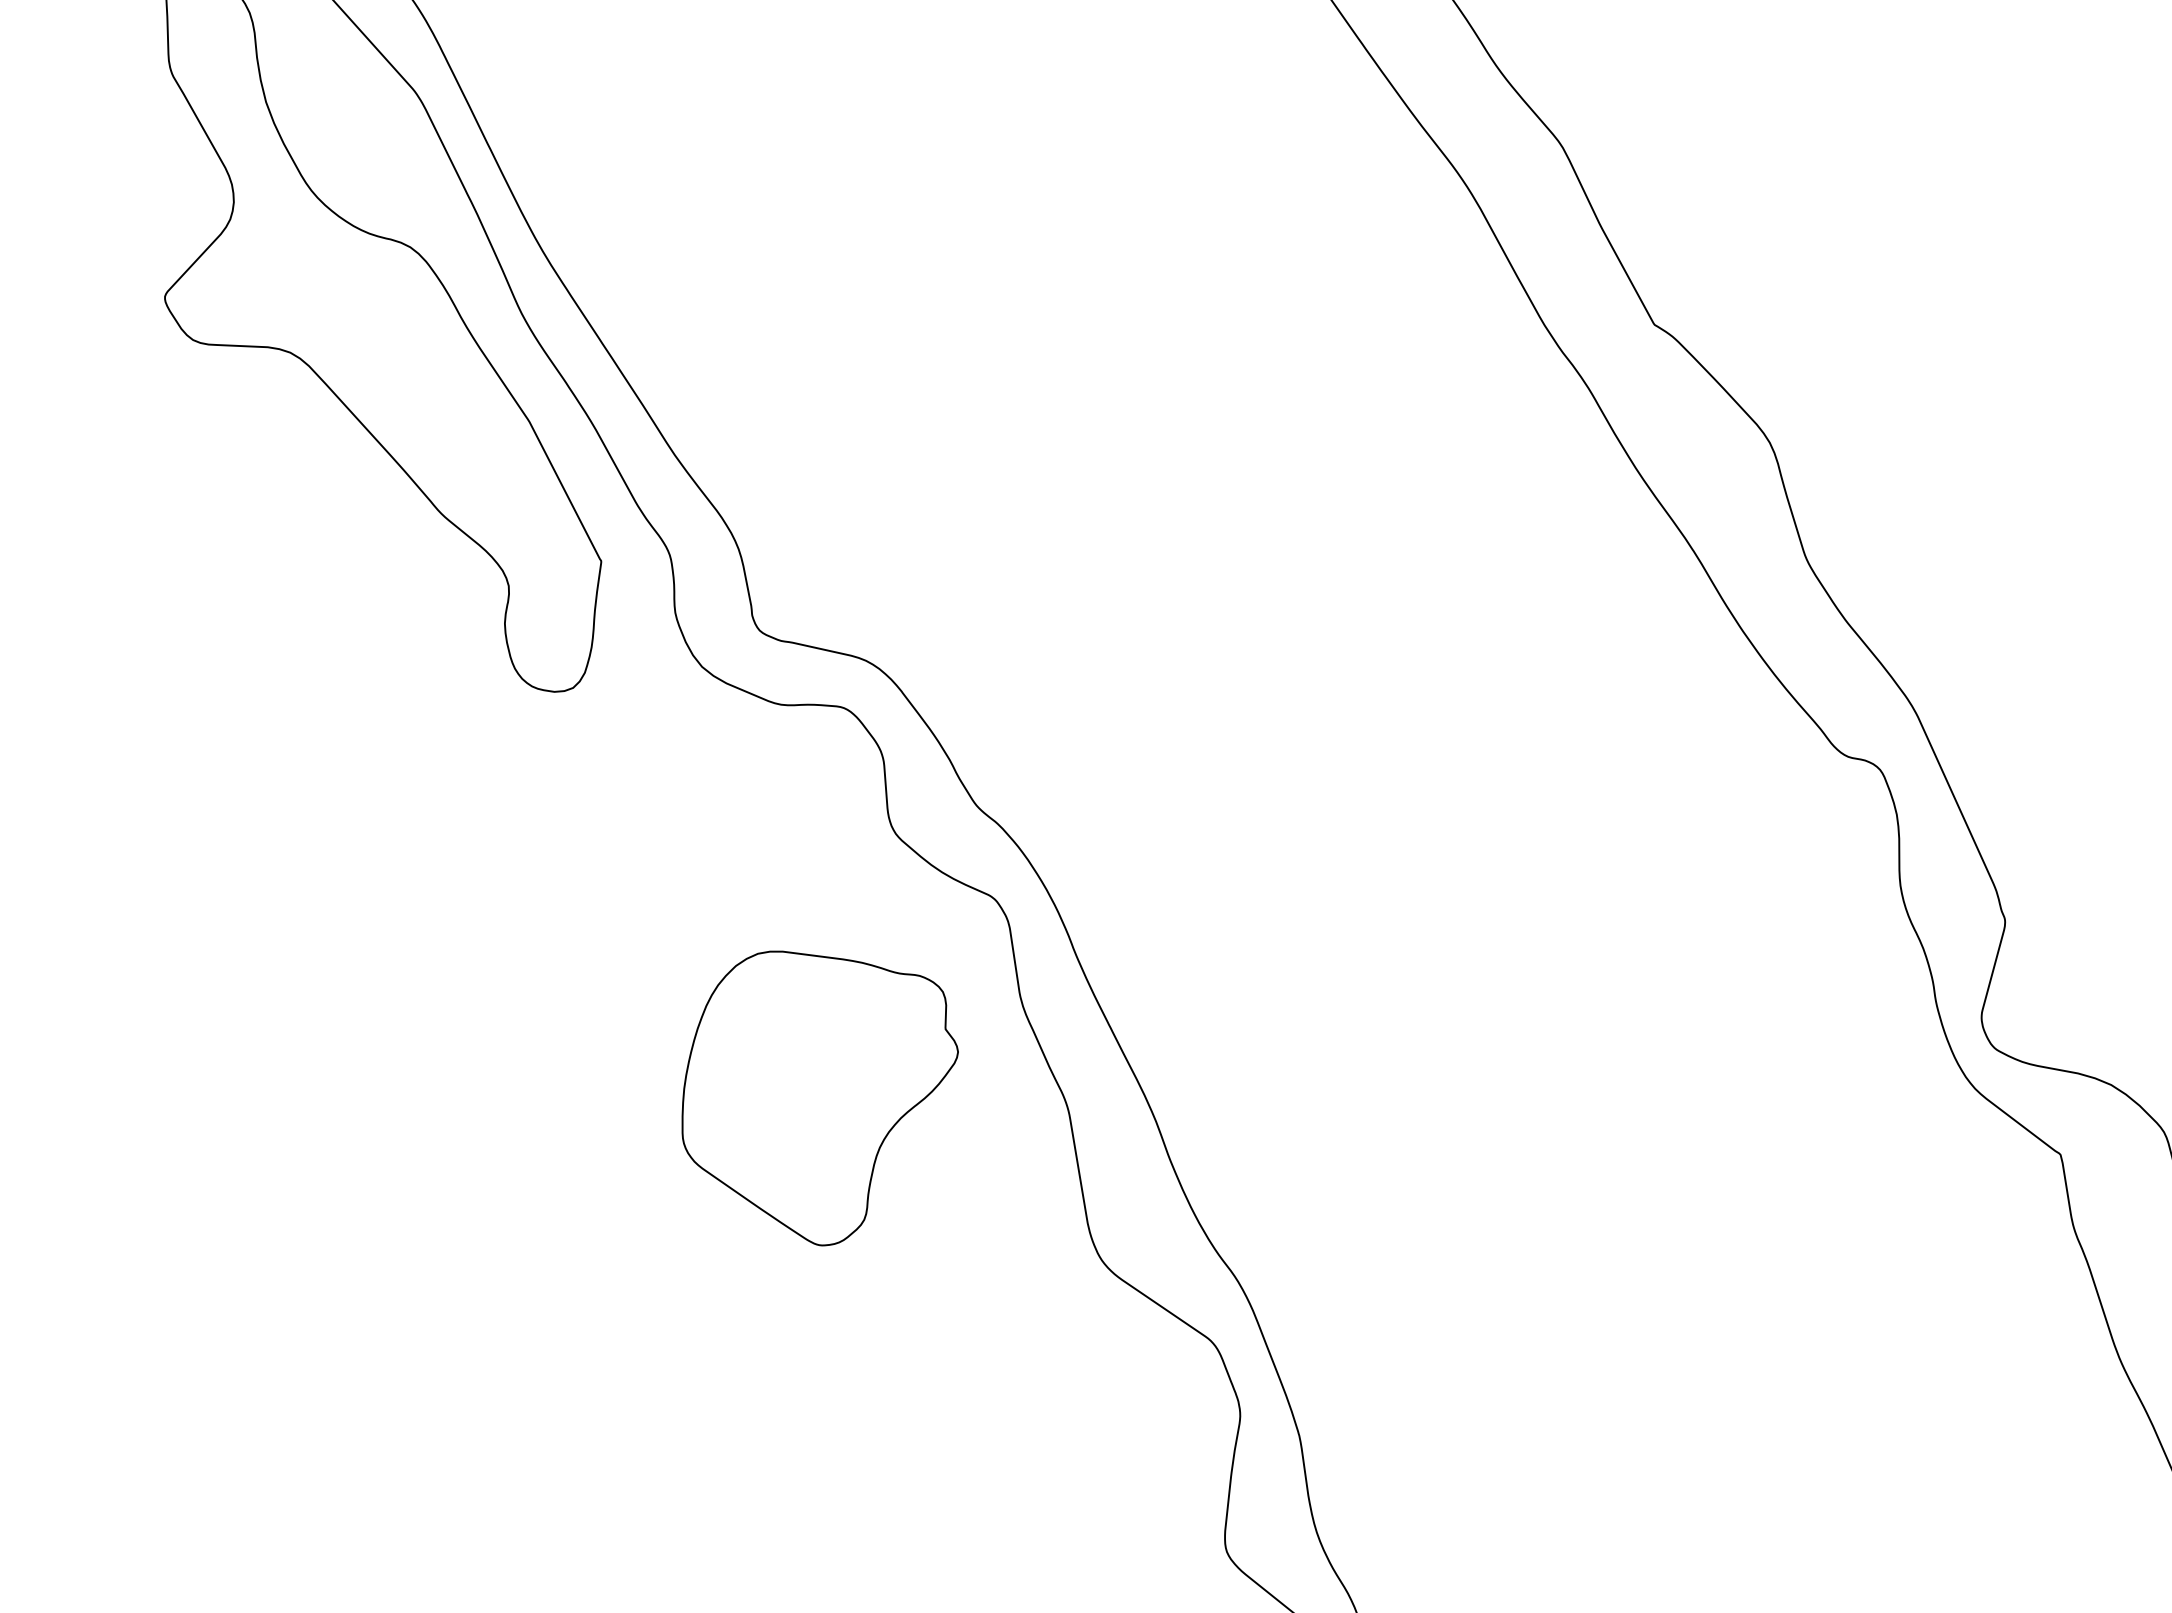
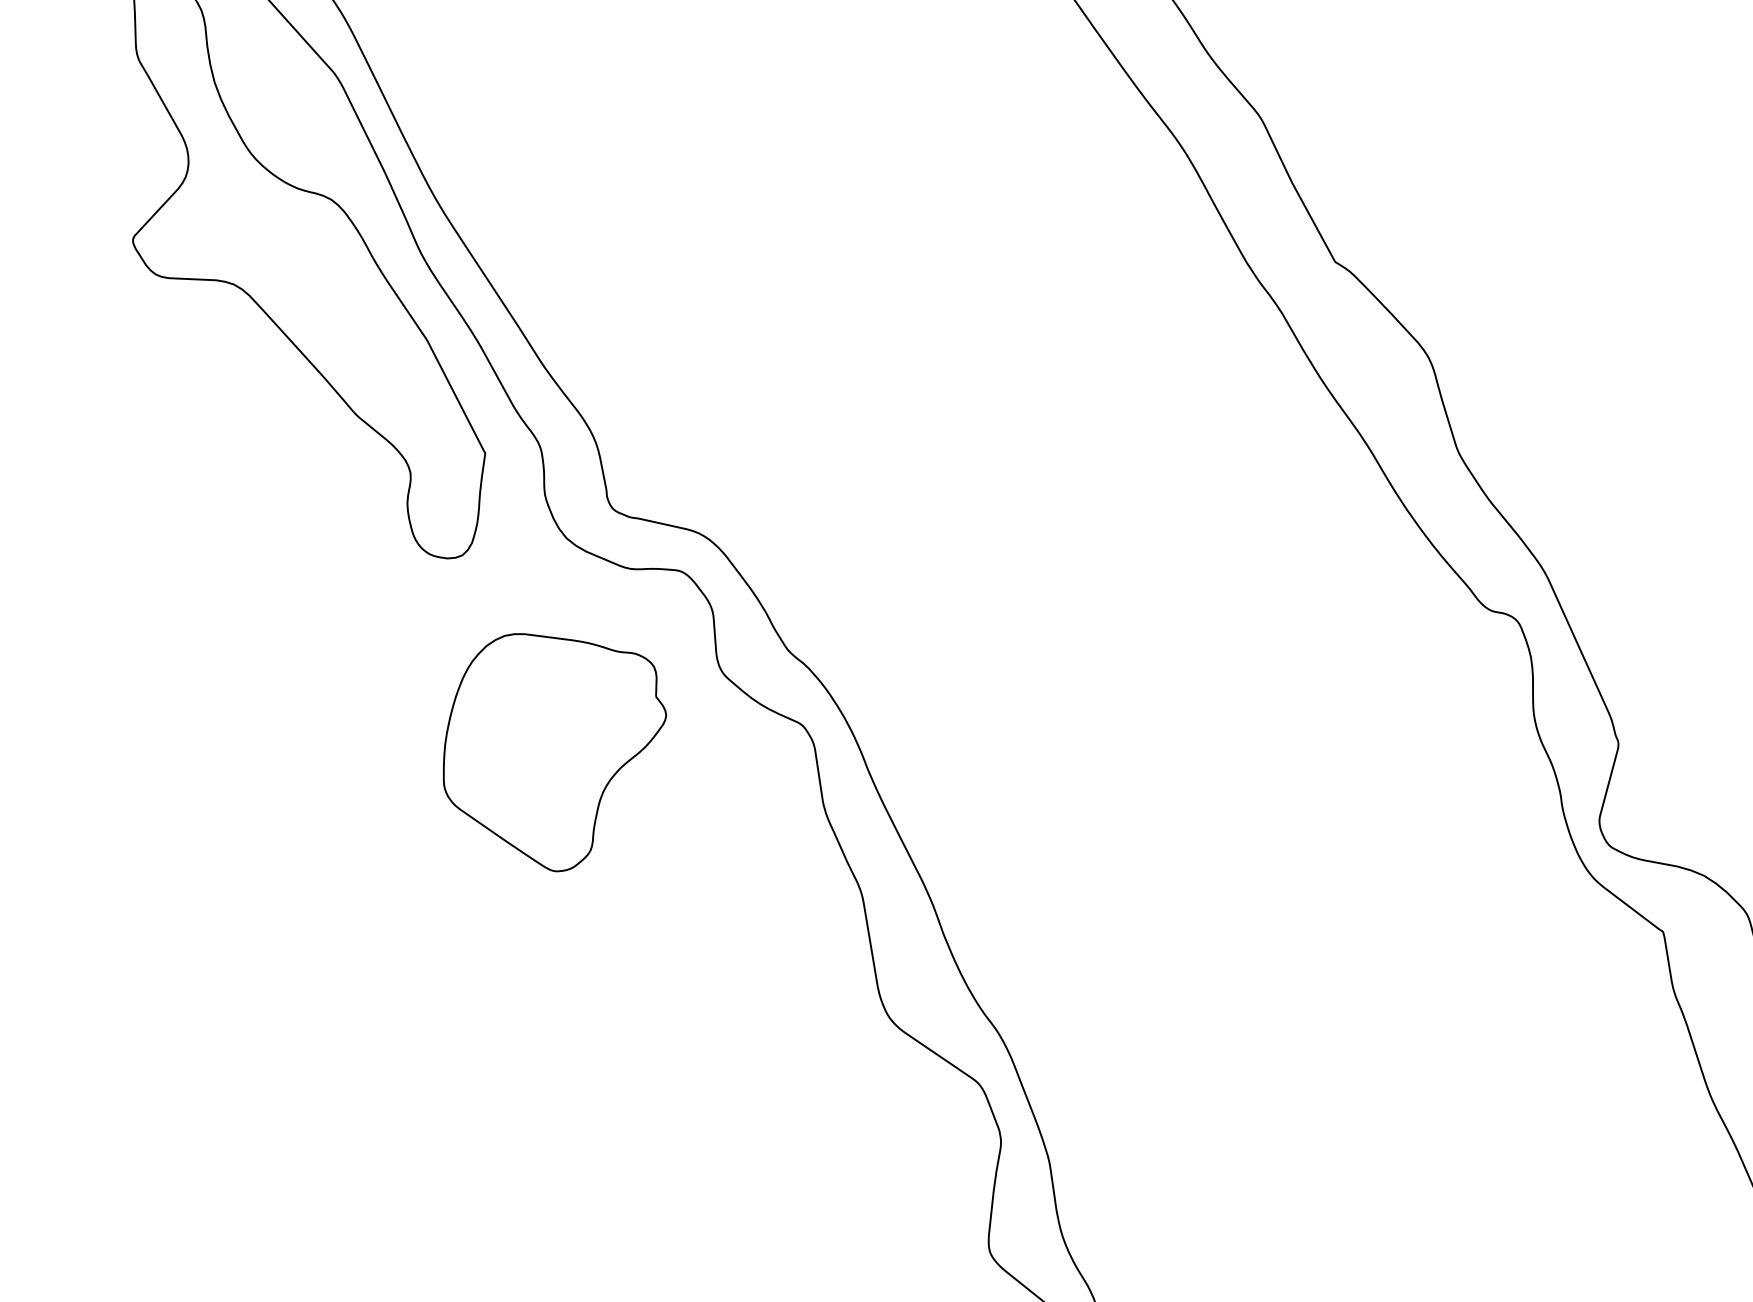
part: (820, 1098) -> (555, 752), moved

